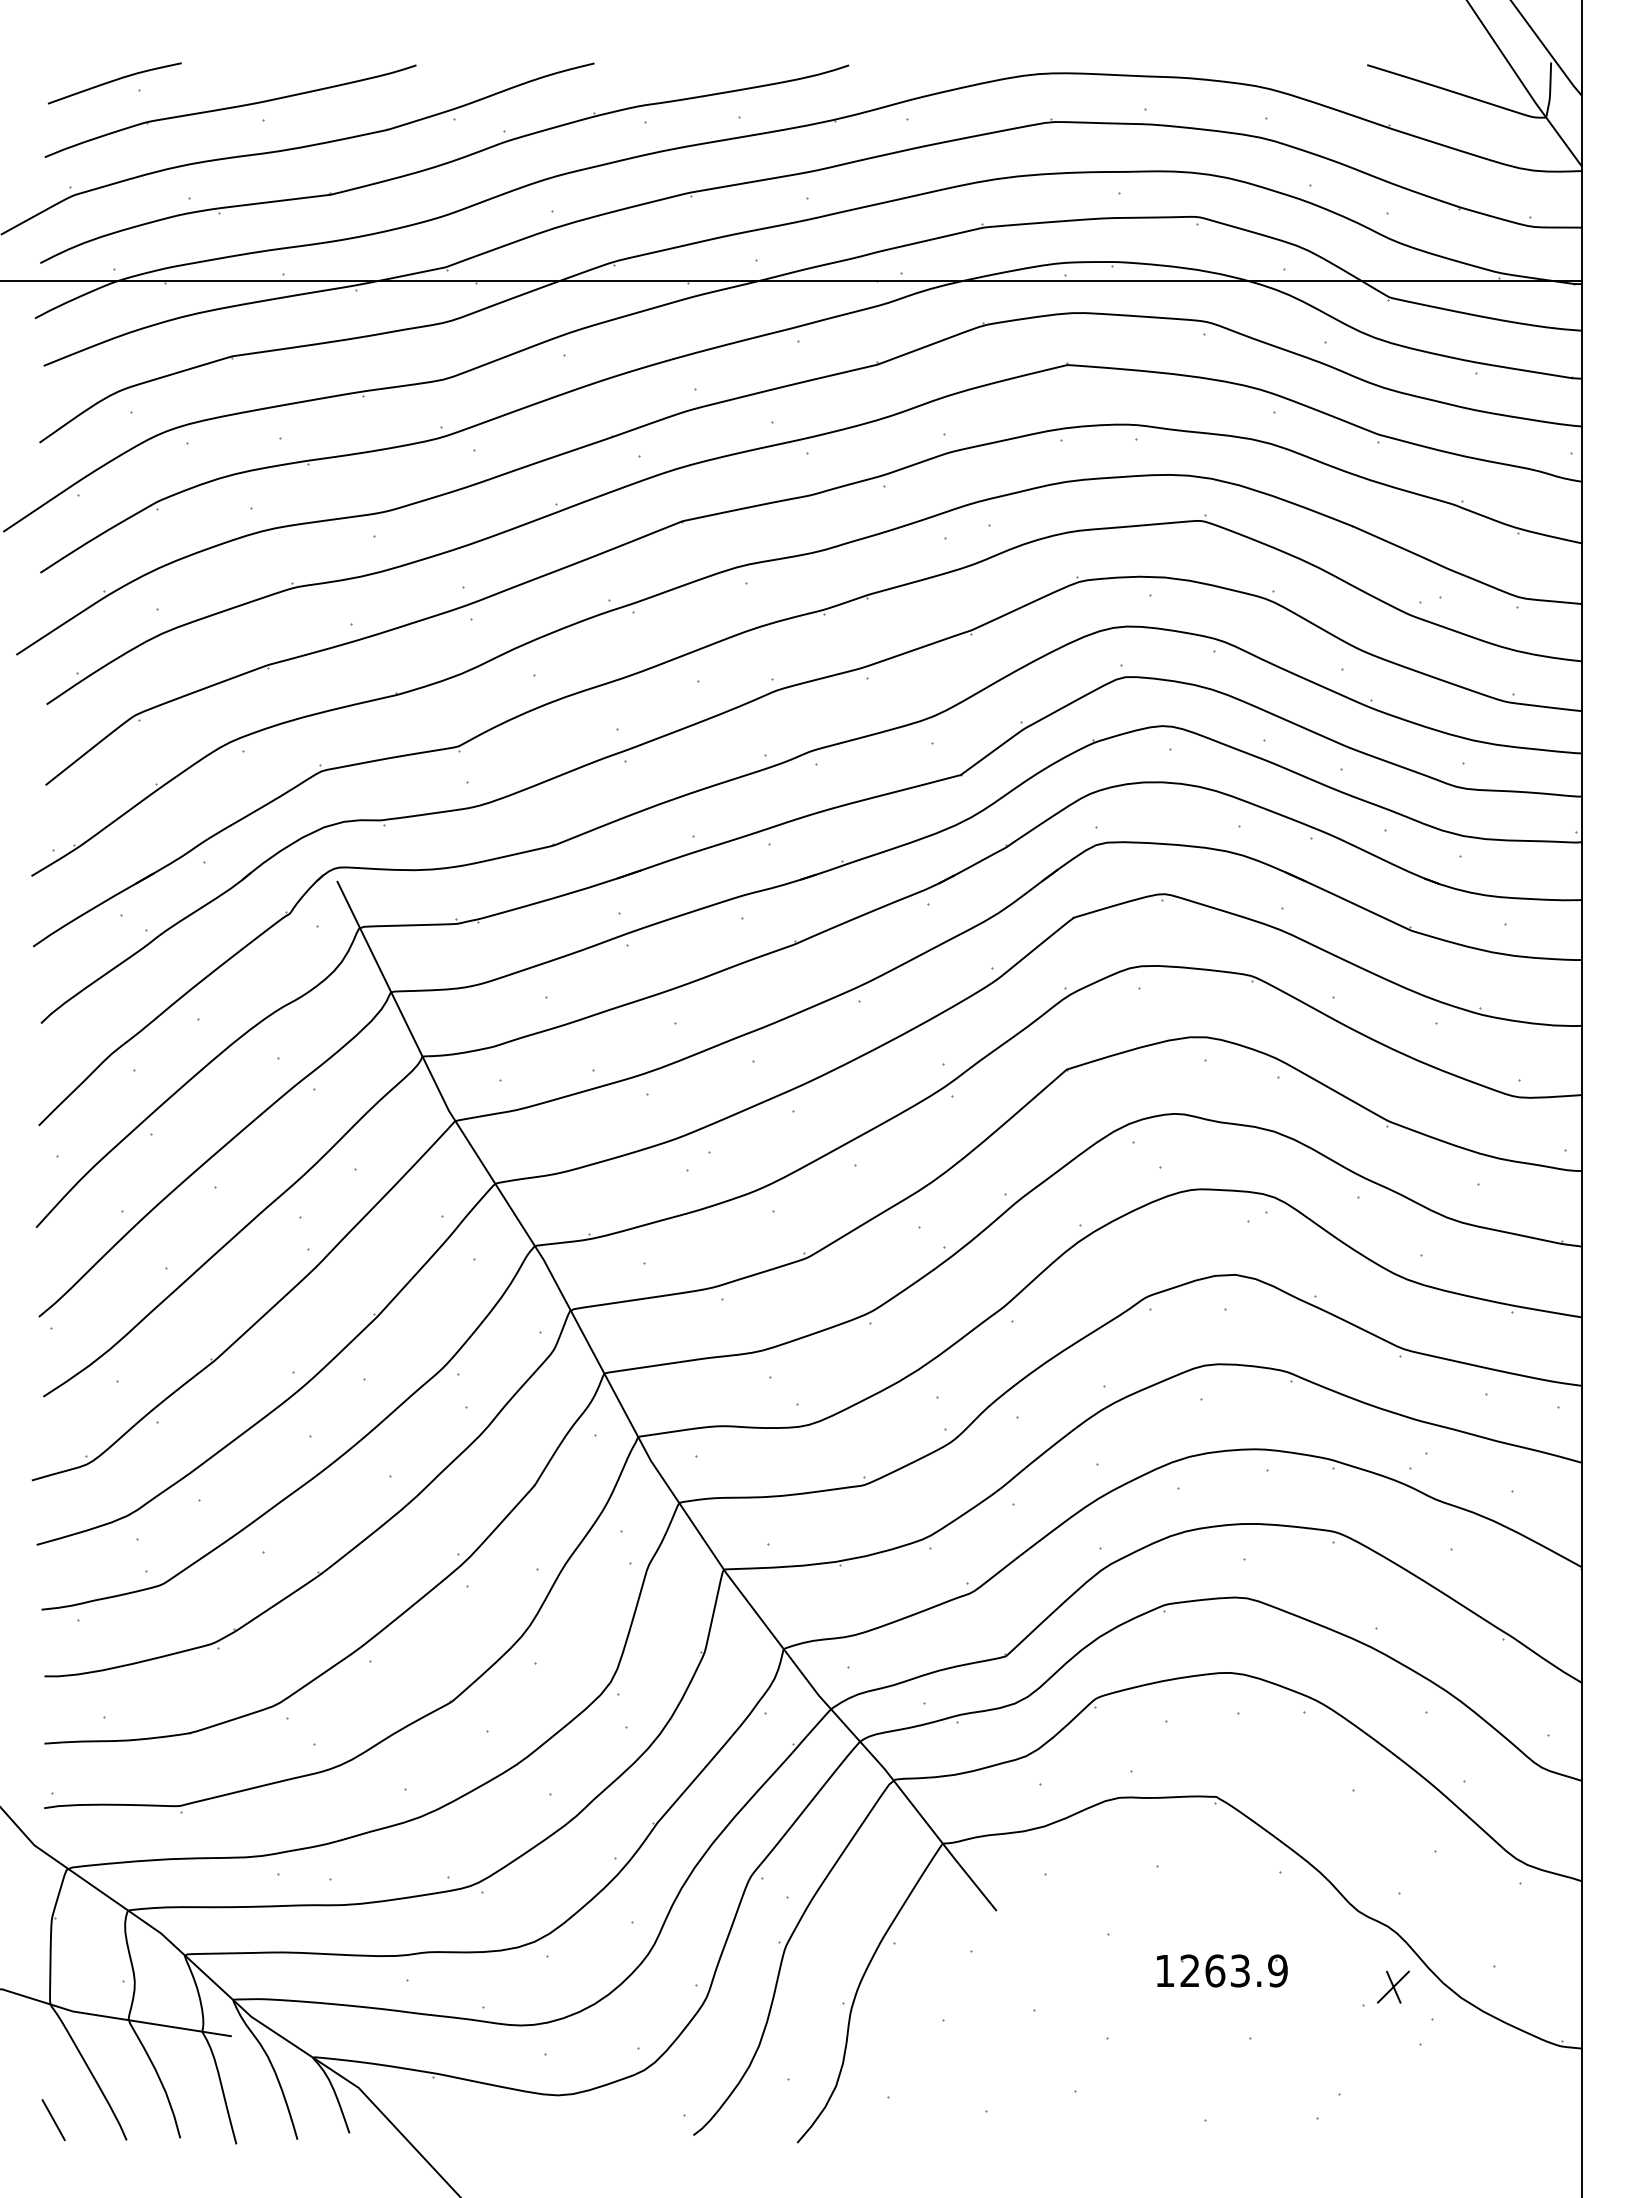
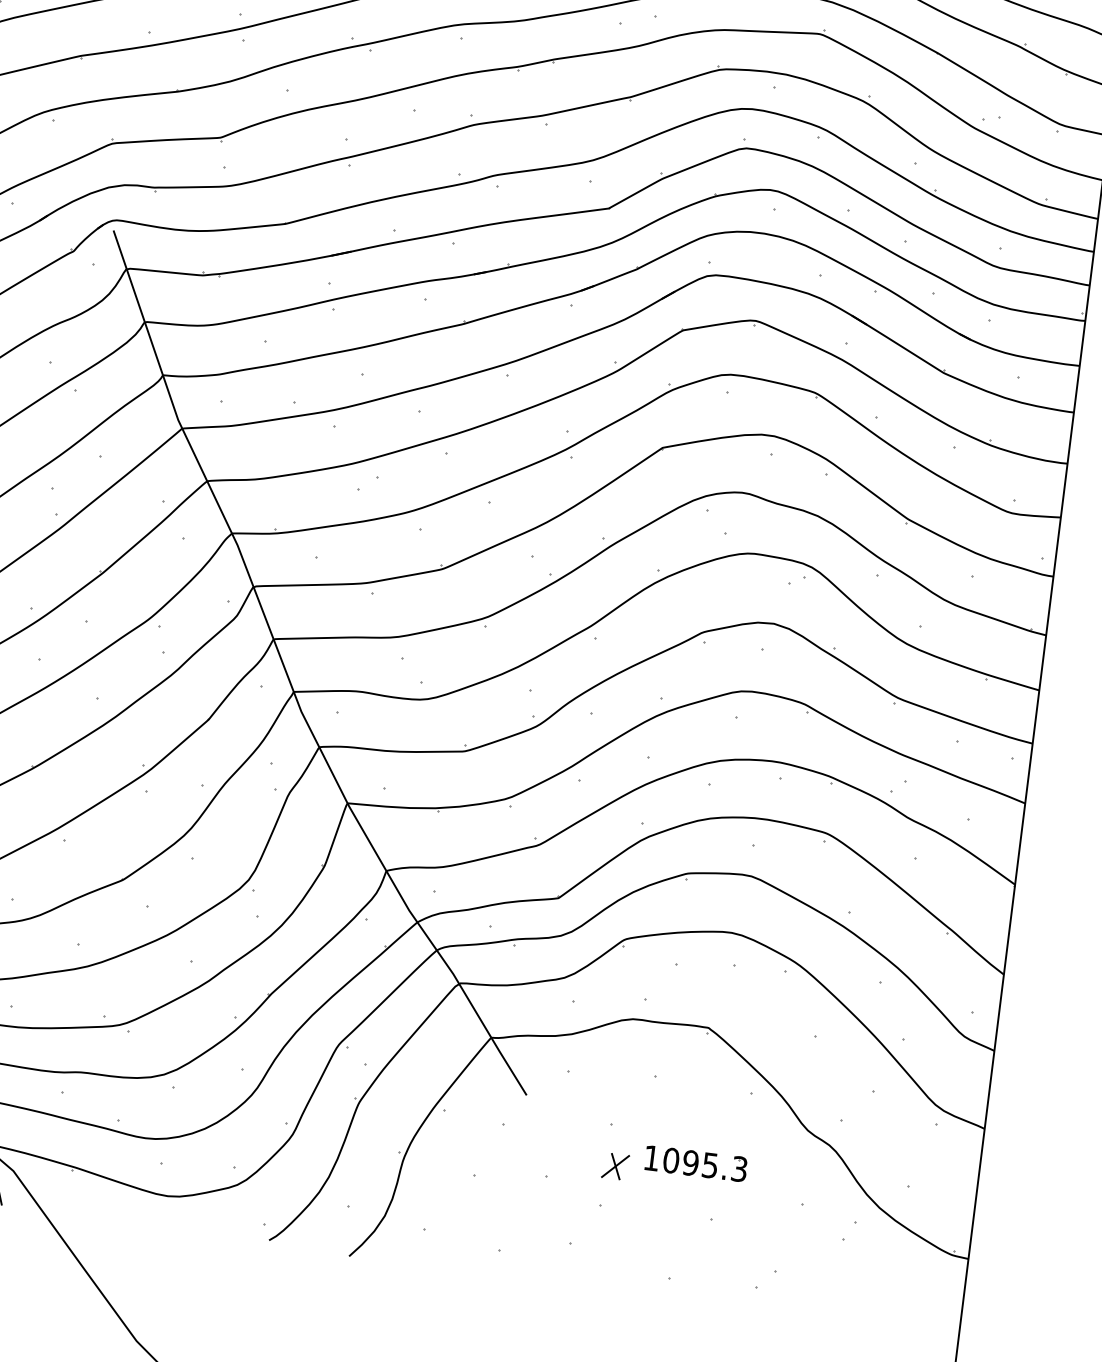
text: (1233, 1970) -> (705, 1164), 1263.9 -> 1095.3
part: (1392, 1986) -> (614, 1165), moved

